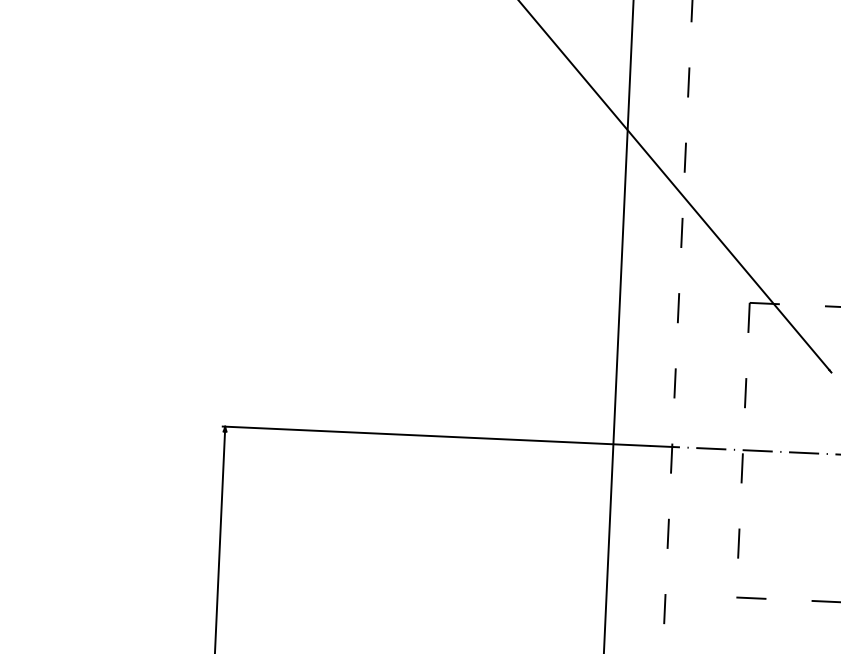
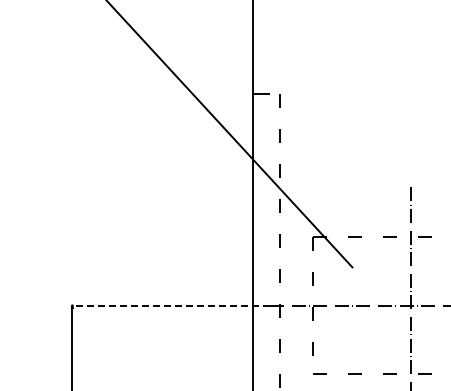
line: (435, 435) -> (170, 305), solid -> dashed

